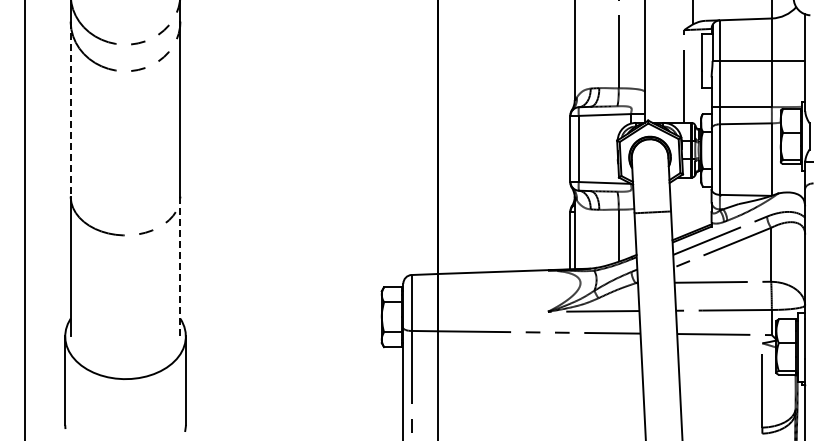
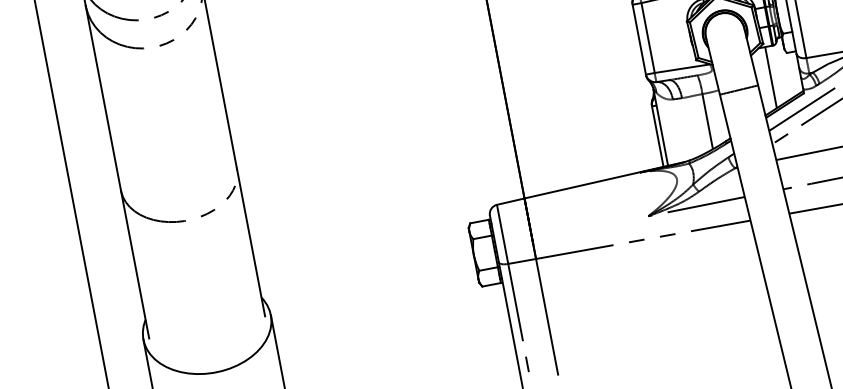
line: (70, 109) -> (103, 98), dashed -> solid
line: (684, 206) -> (771, 77), added
line: (180, 266) -> (251, 242), dashed -> solid

